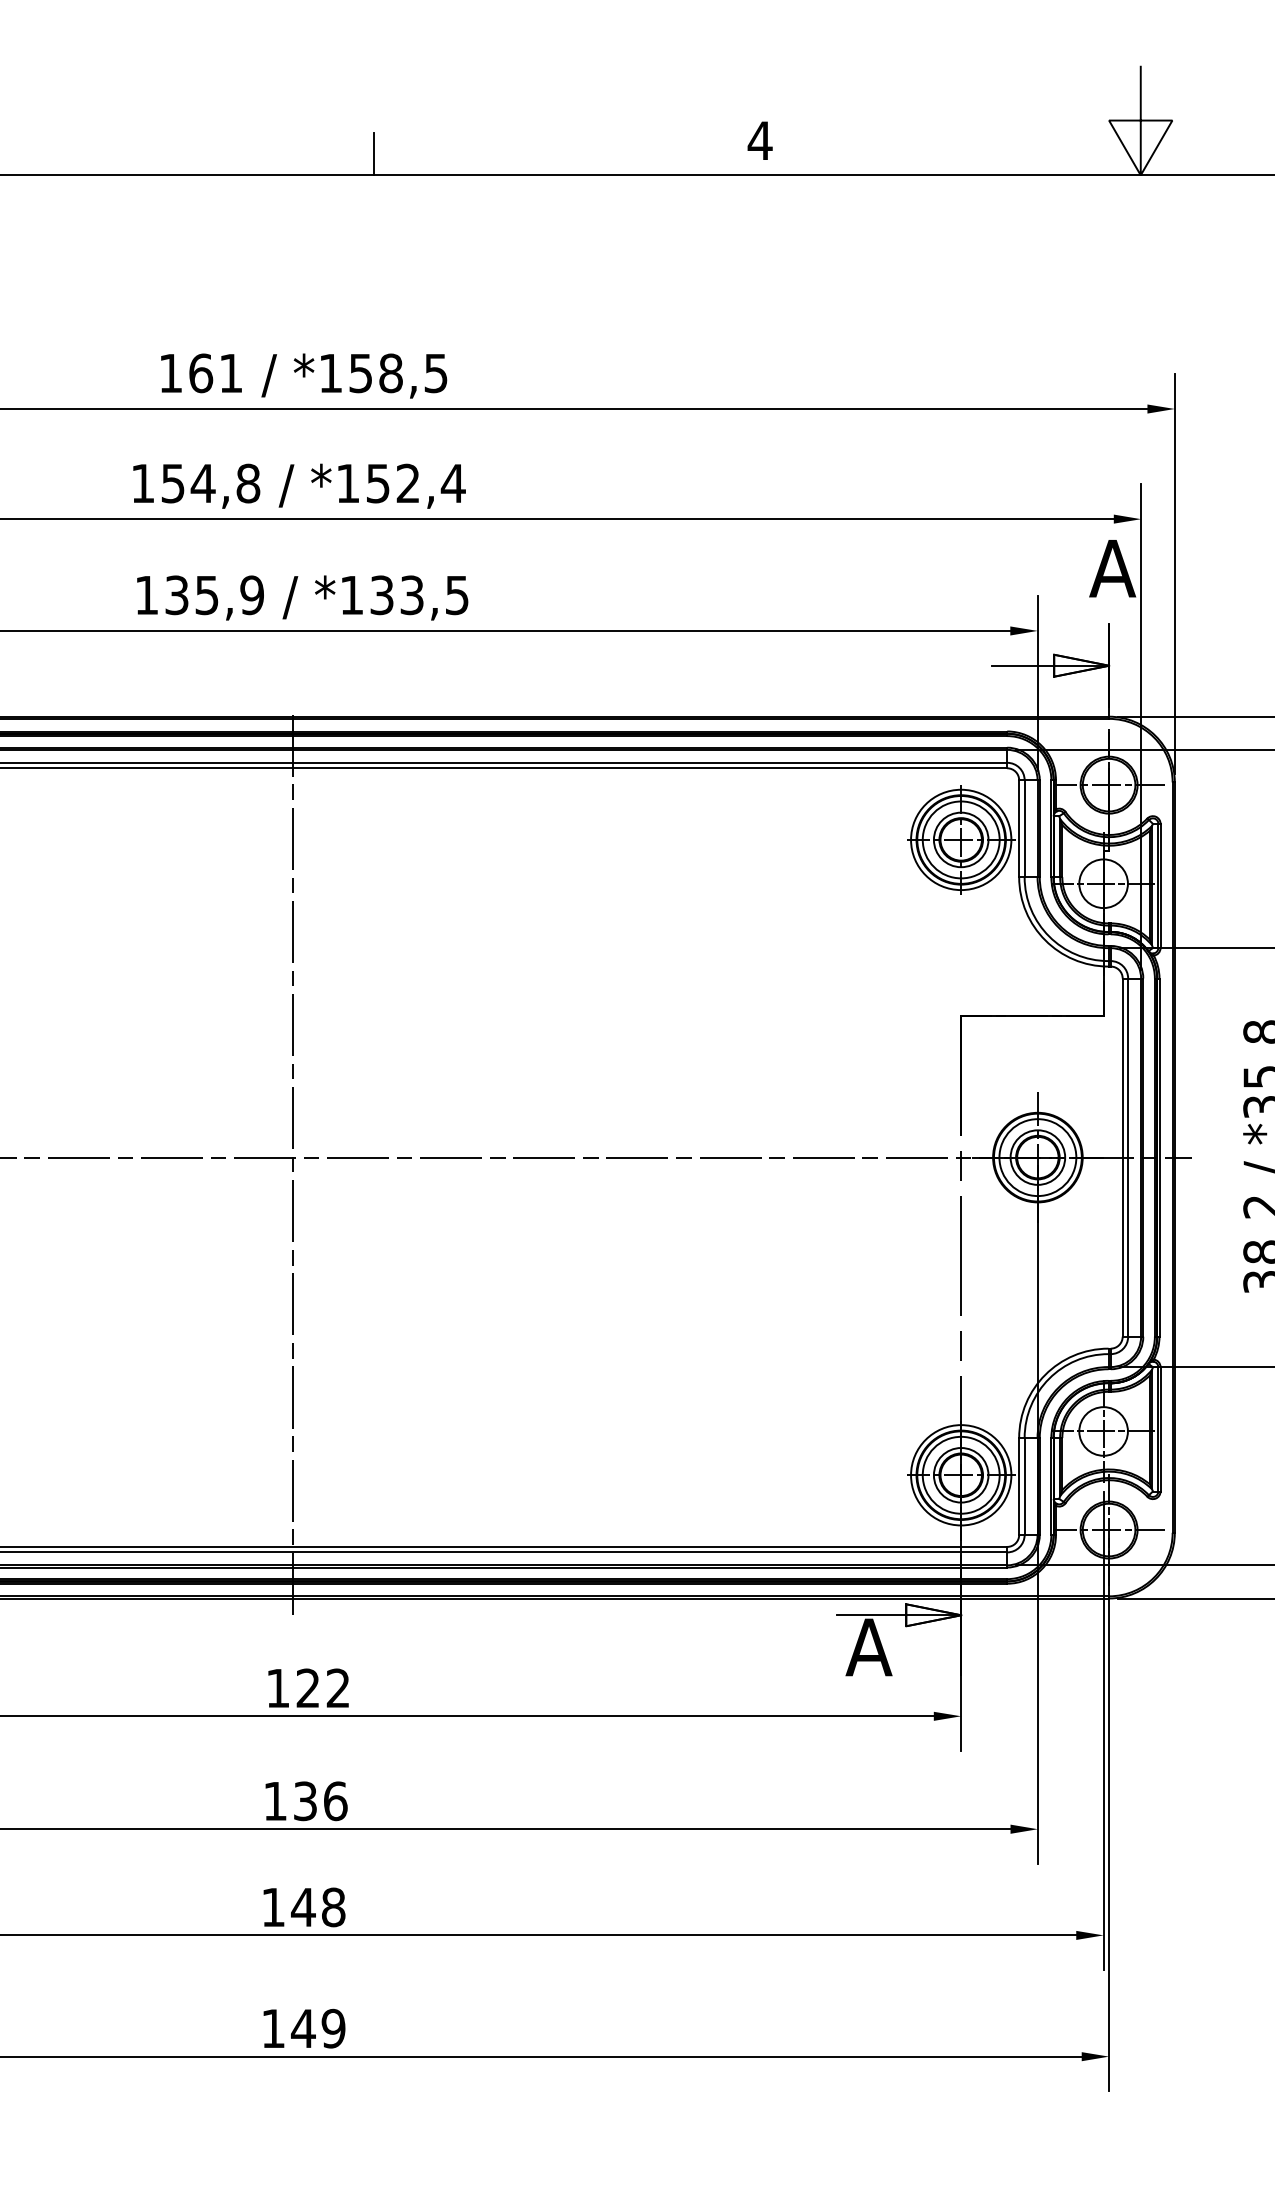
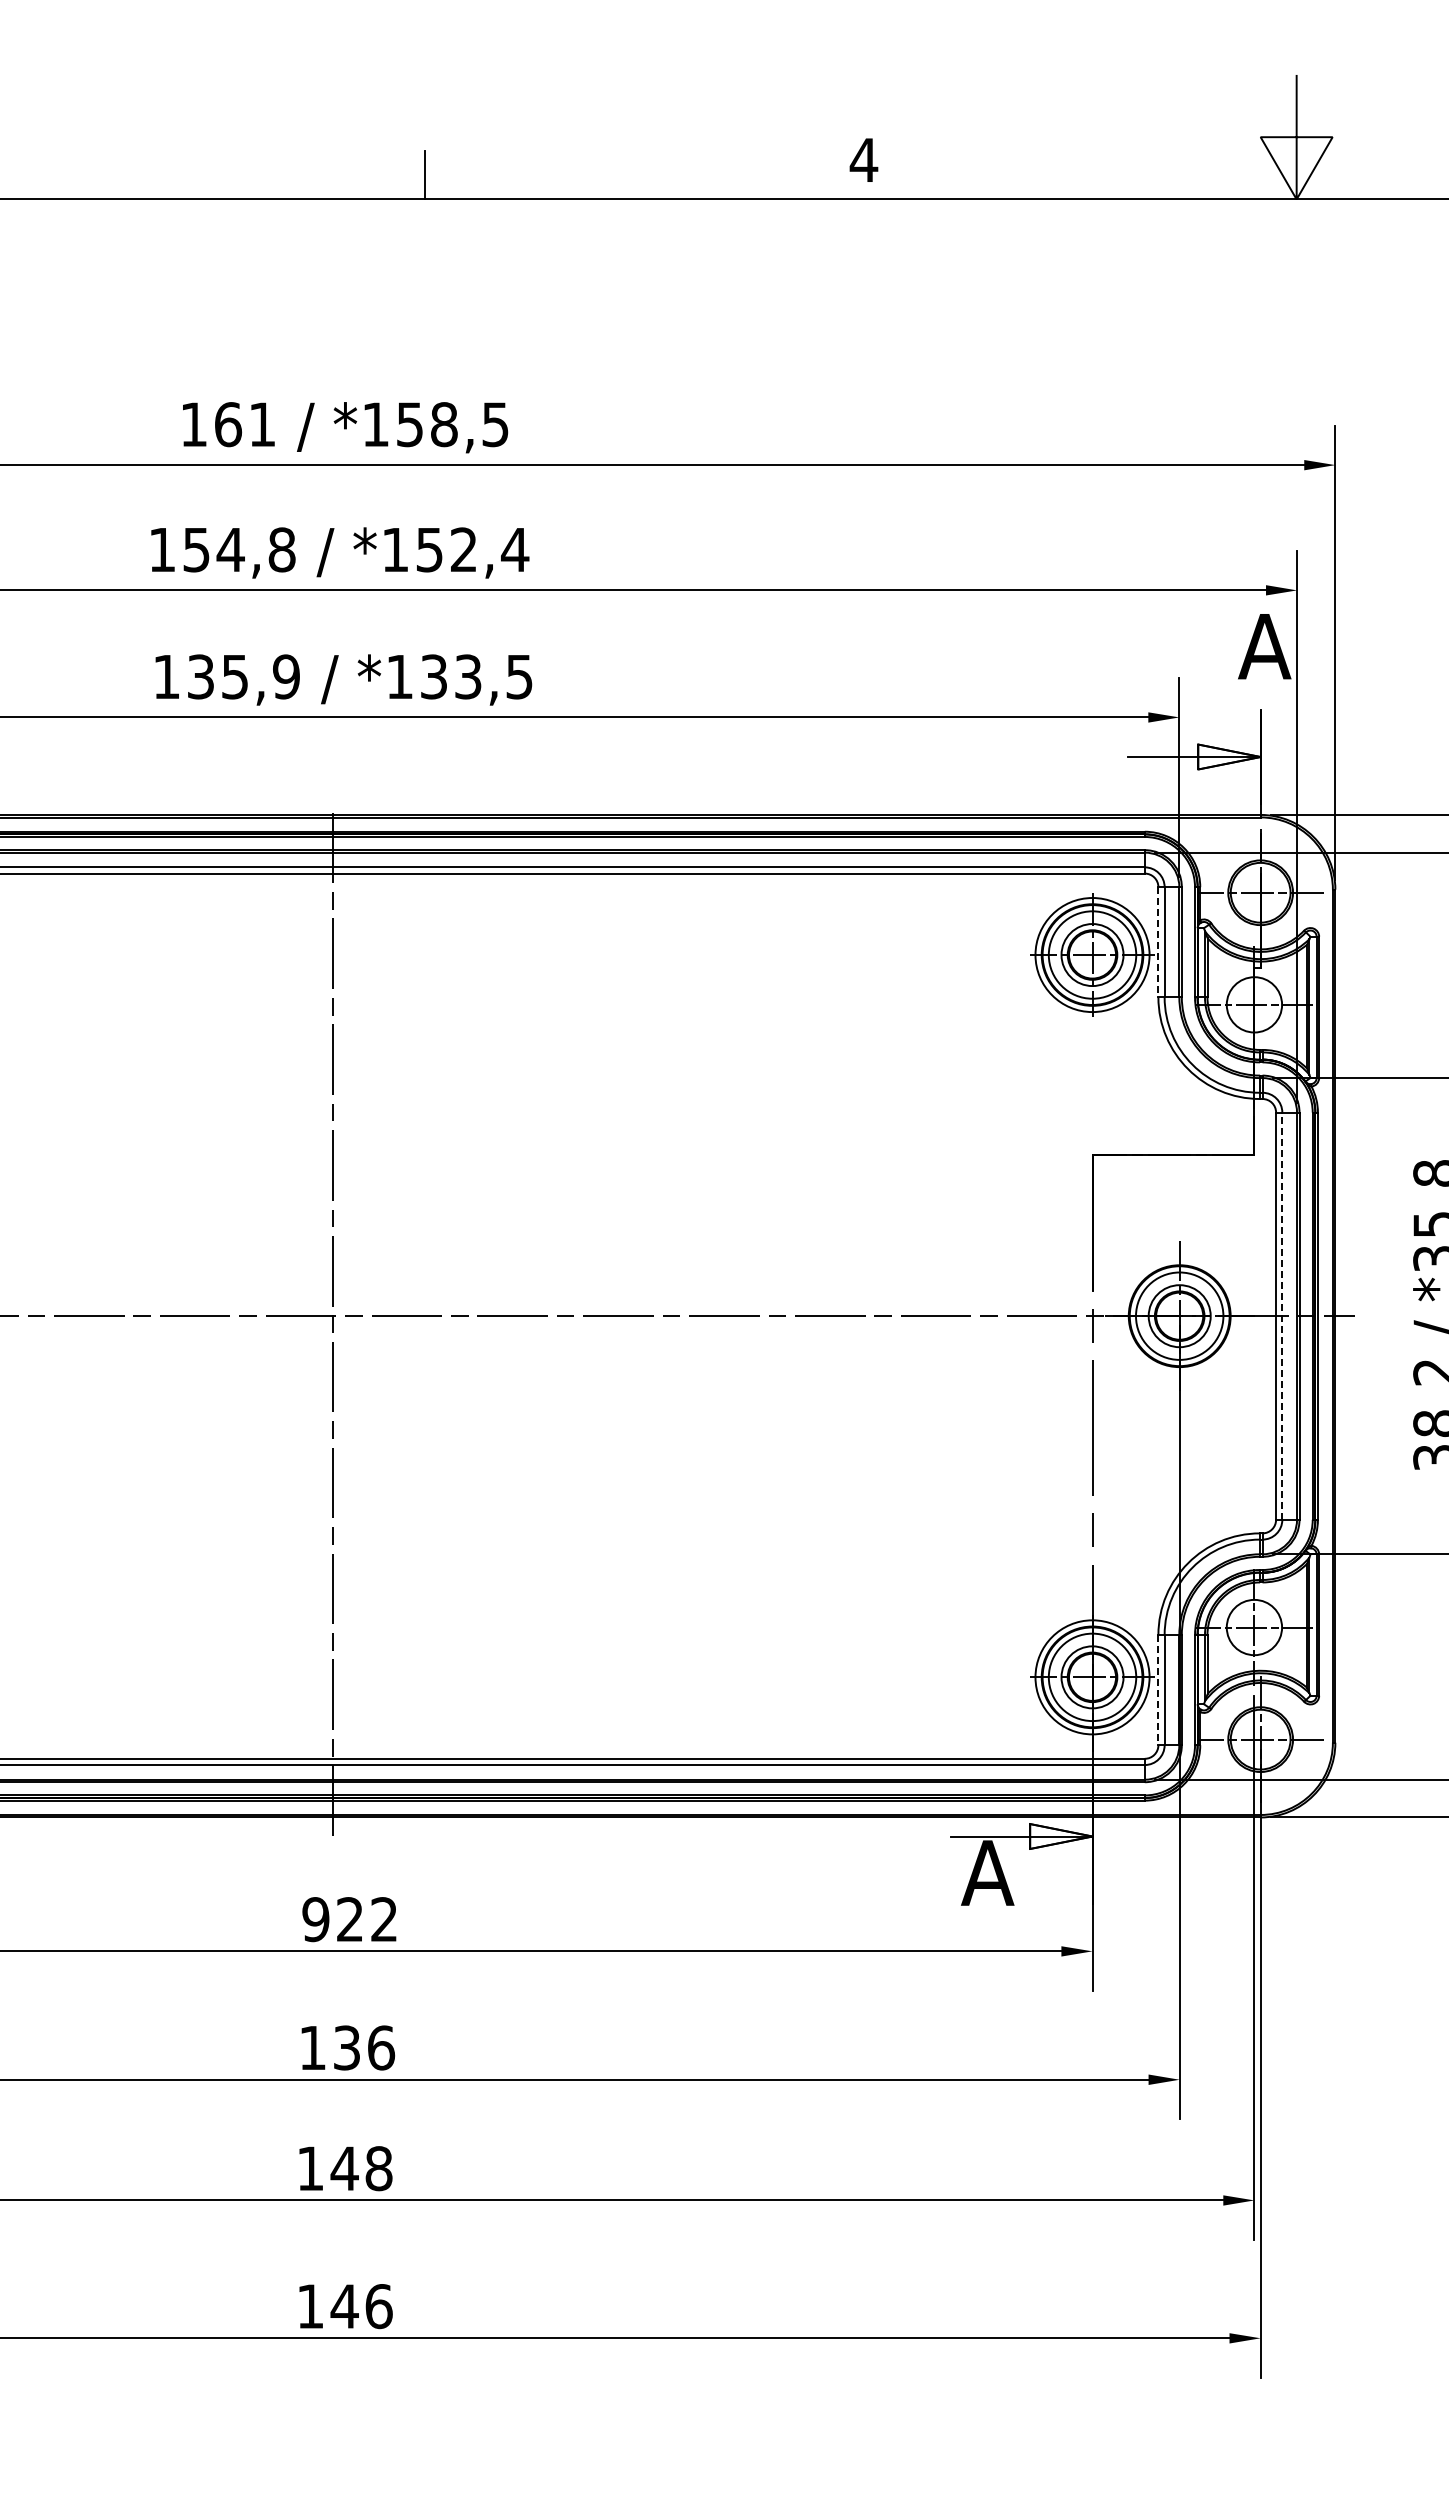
line: (1019, 828) -> (1158, 942), solid -> dashed
line: (1128, 1157) -> (1282, 1316), solid -> dashed
line: (1019, 1486) -> (1158, 1690), solid -> dashed
text: (277, 1688) -> (315, 1919), 122 -> 922
text: (333, 2028) -> (378, 2306), 149 -> 146

